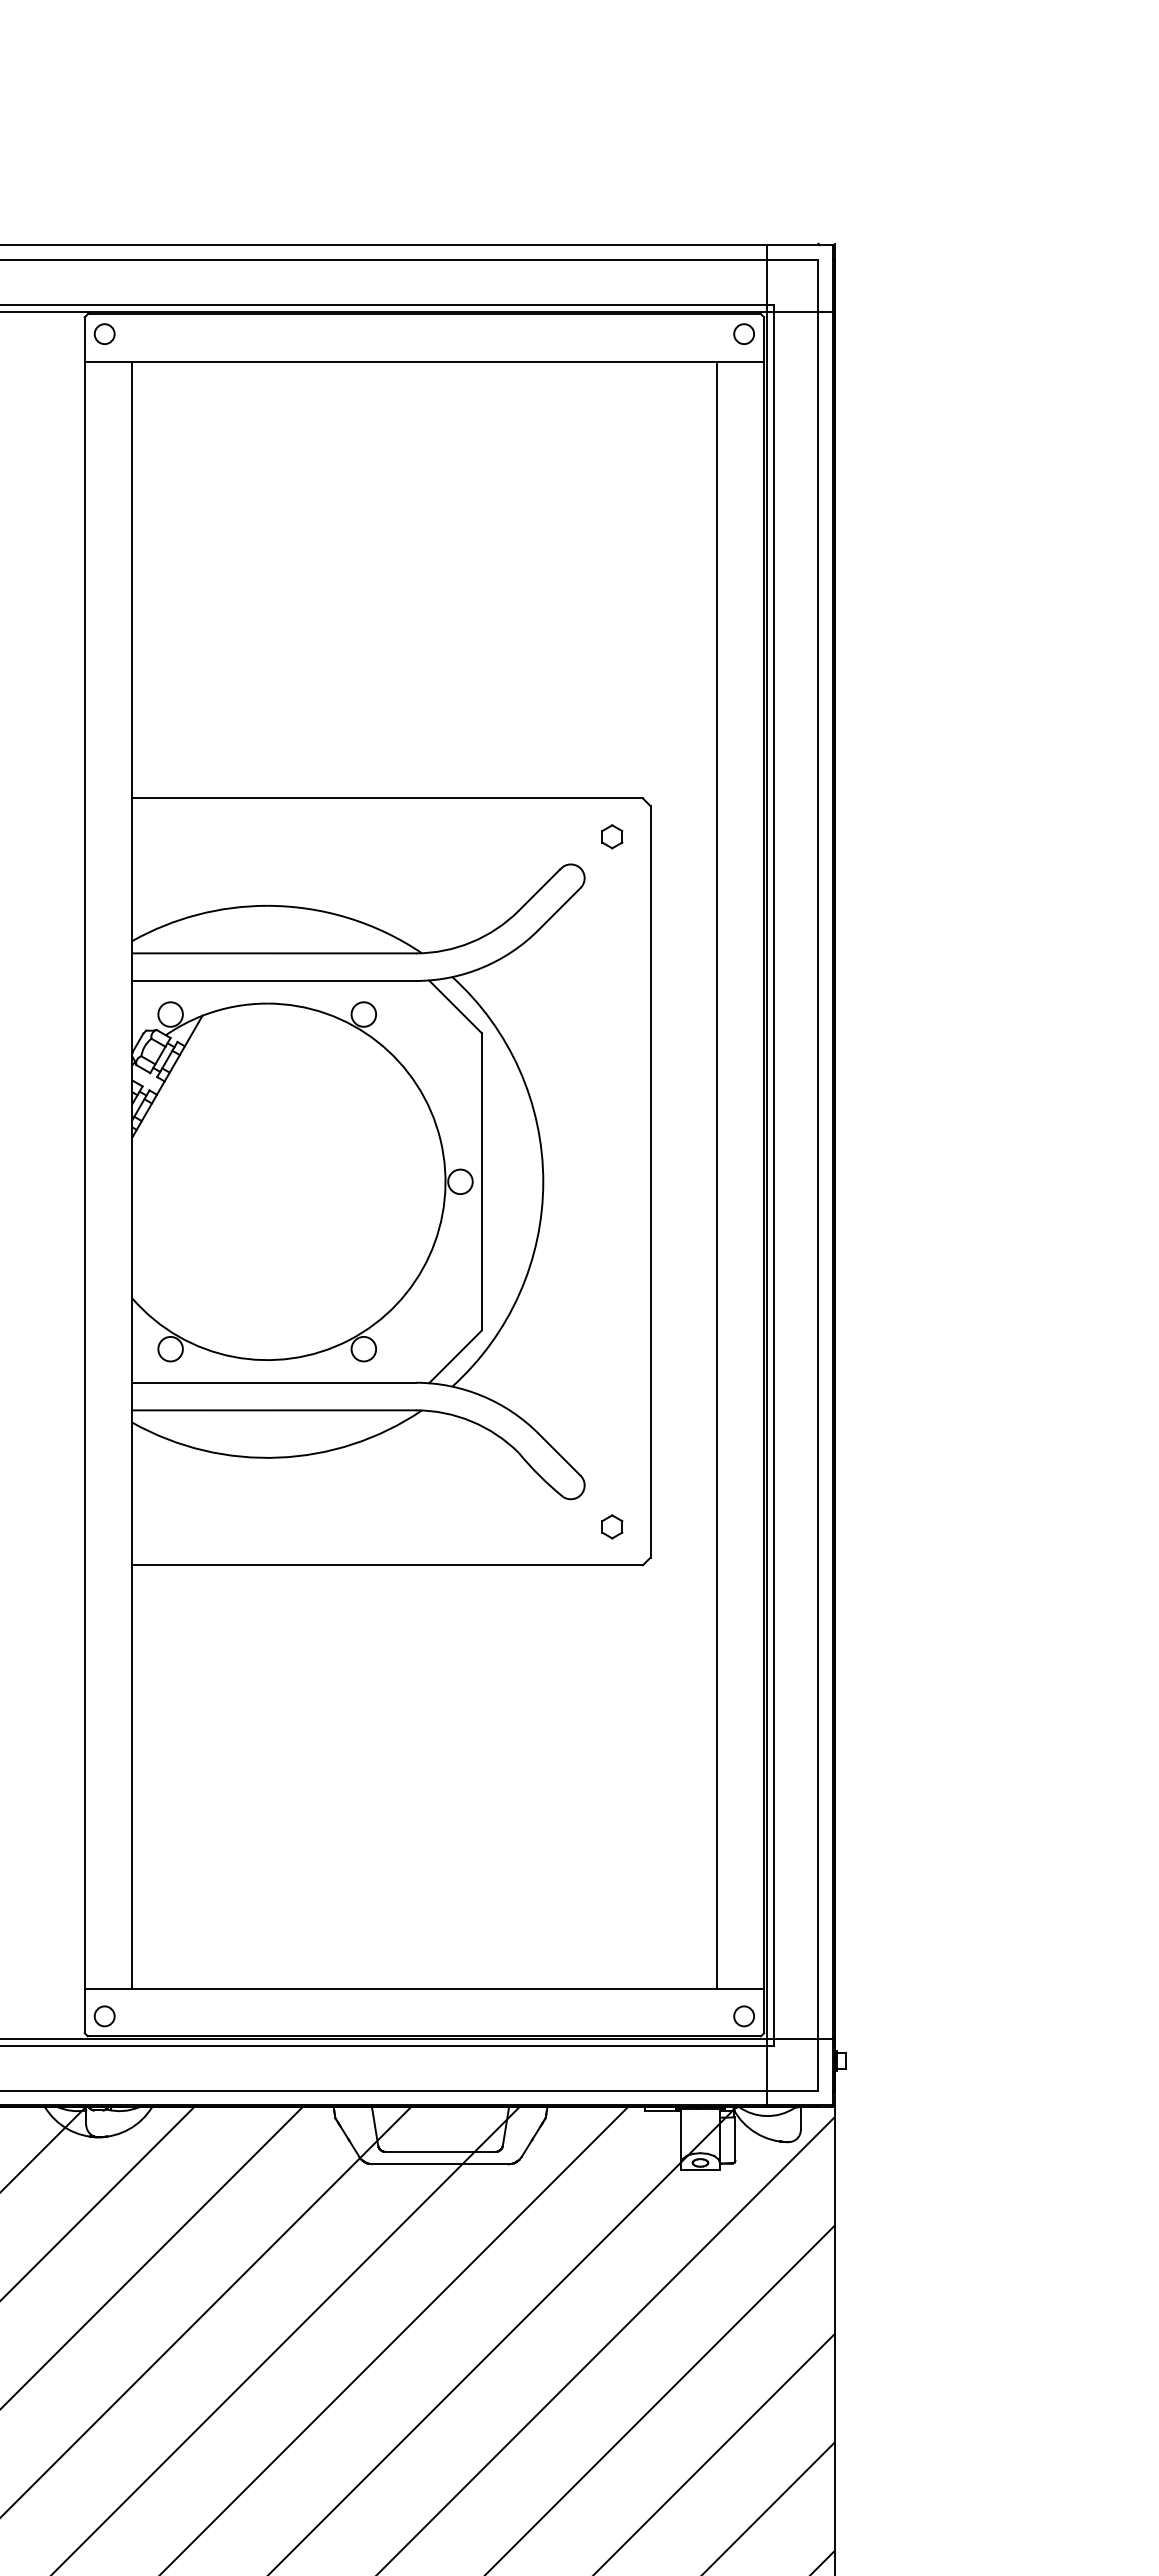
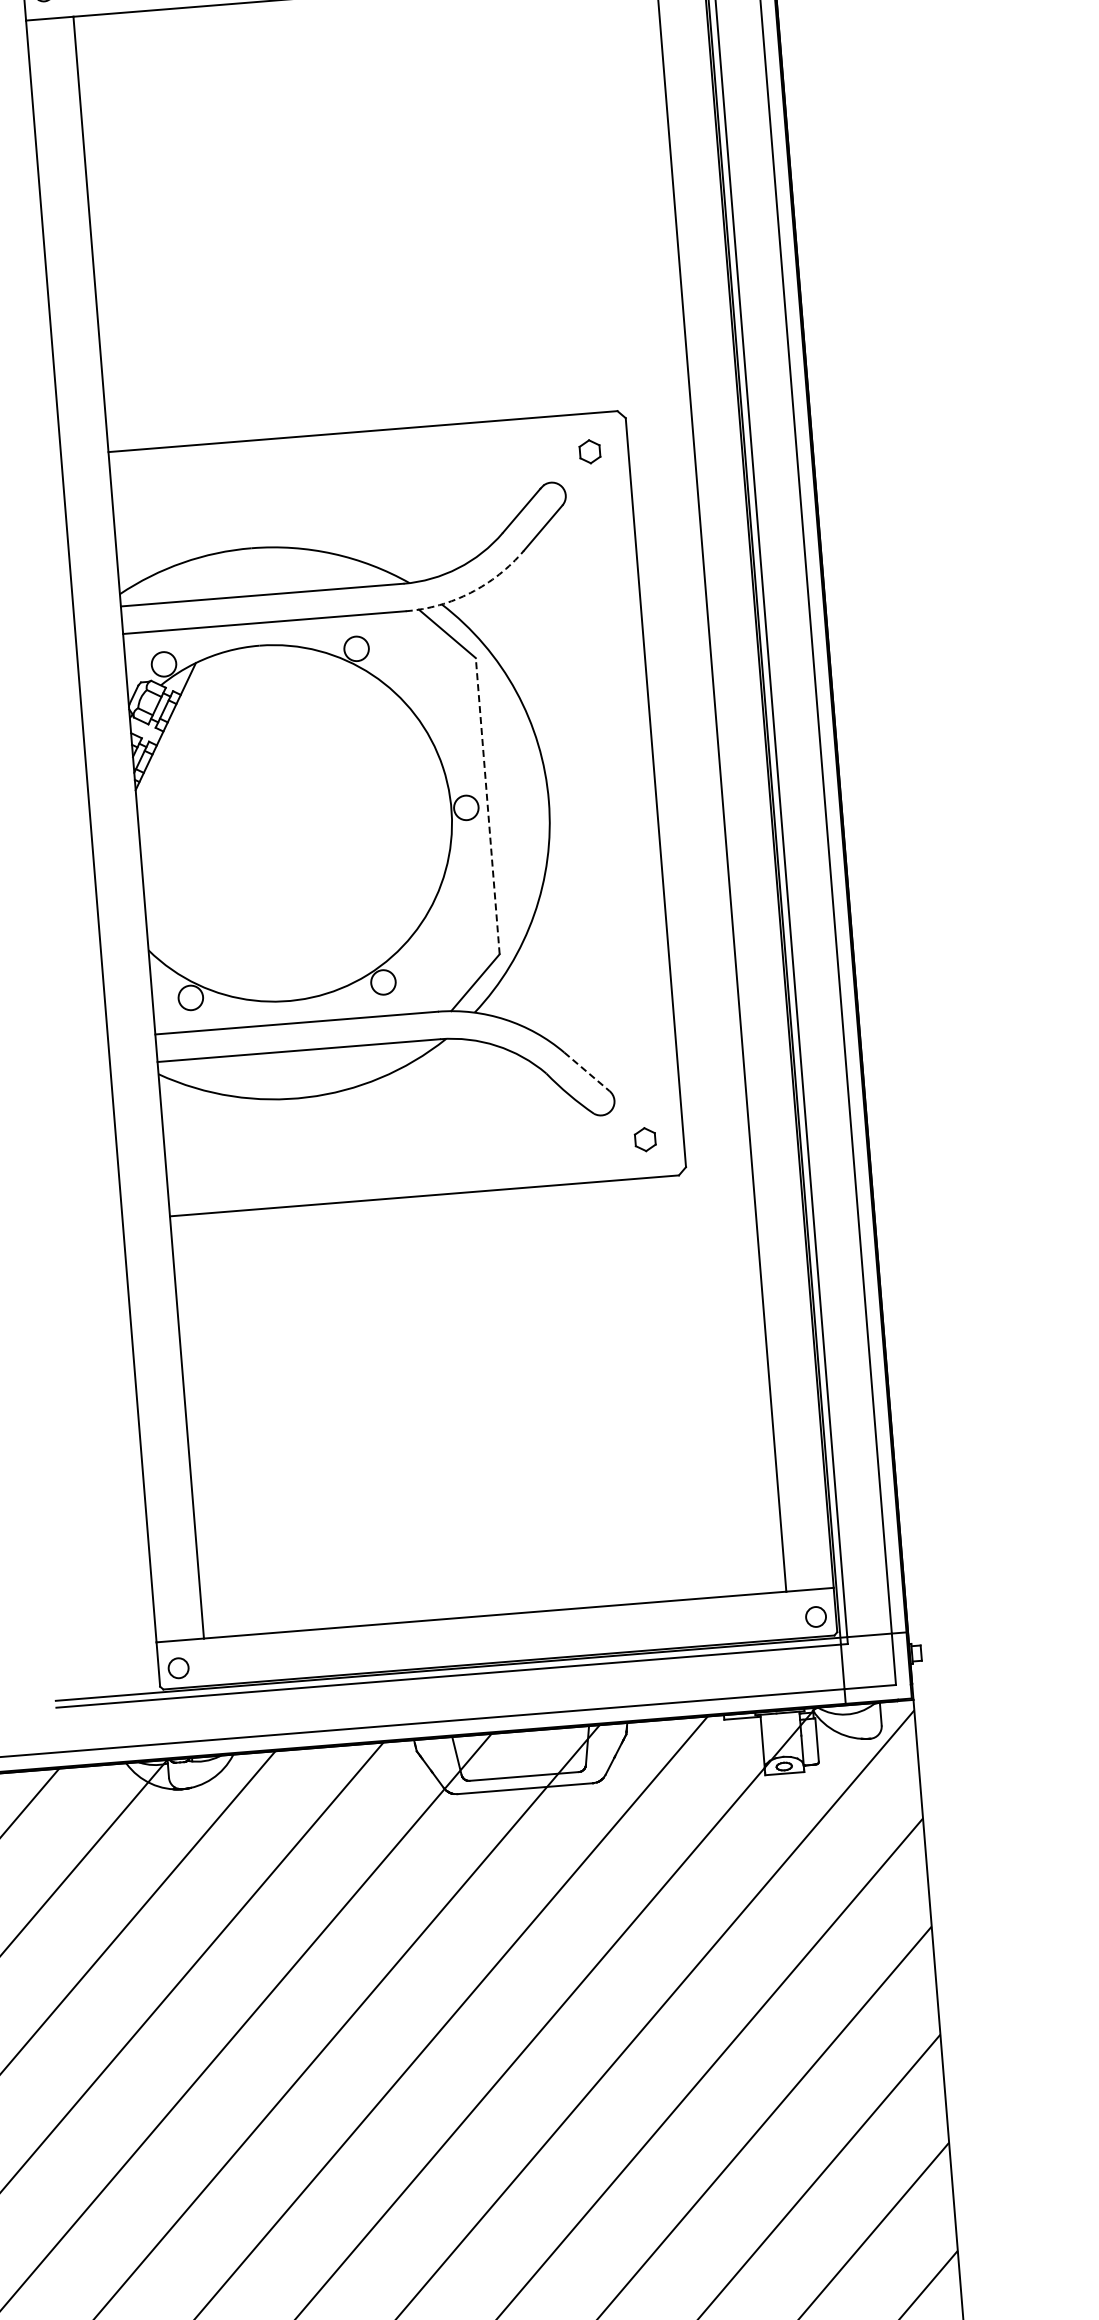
arc: (482, 967) -> (471, 592), solid -> dashed
line: (481, 1181) -> (487, 805), solid -> dashed
line: (559, 1454) -> (586, 1071), solid -> dashed

